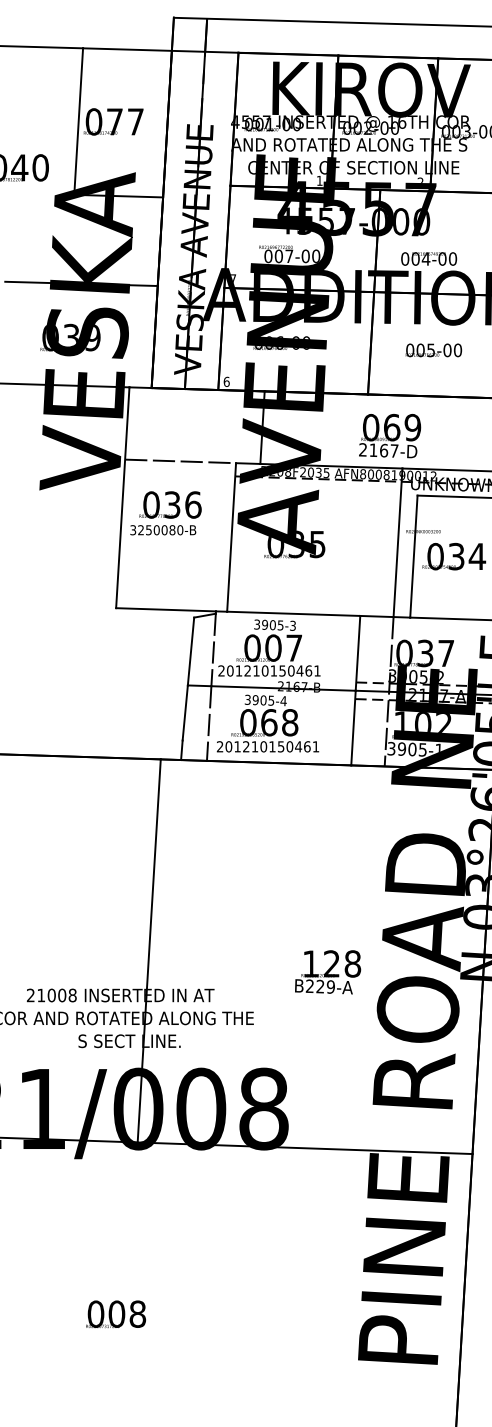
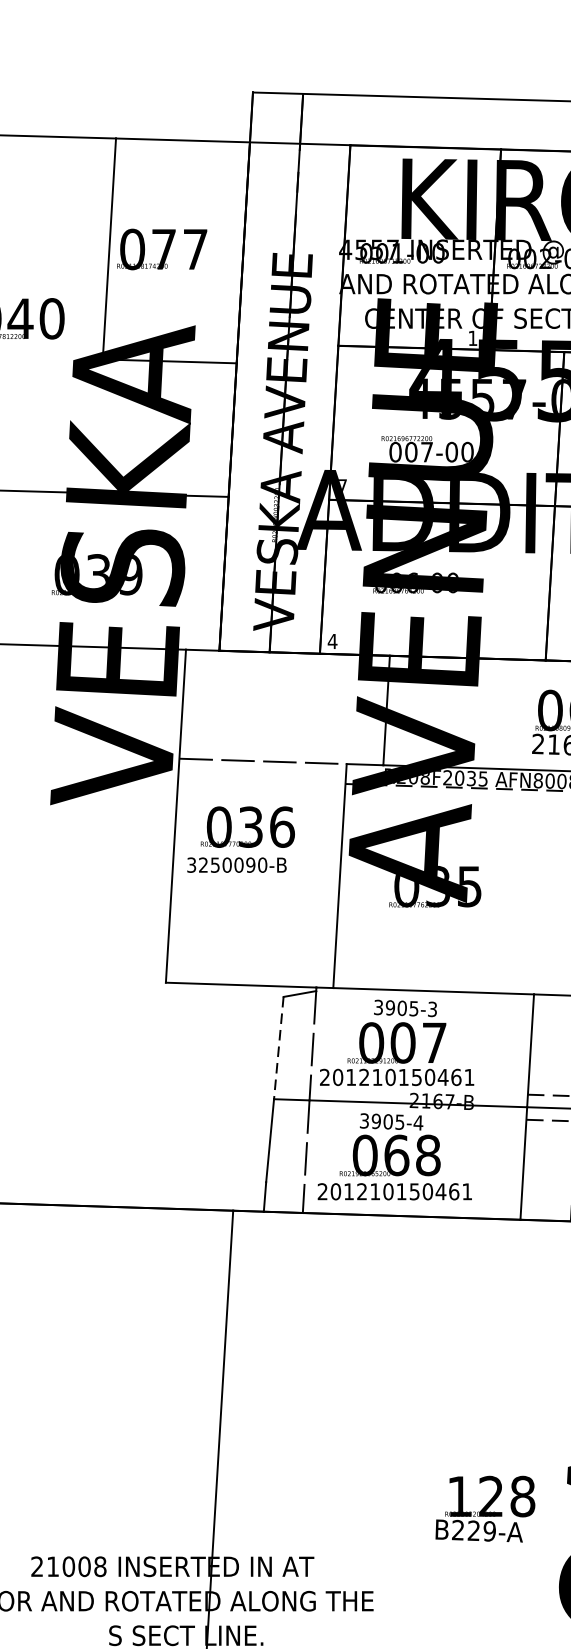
text: (226, 381) -> (332, 640), 6 -> 4
text: (172, 530) -> (250, 865), 3250080-B -> 3250090-B
line: (190, 652) -> (278, 1049), solid -> dashed
text: (328, 972) -> (486, 1509), moved

